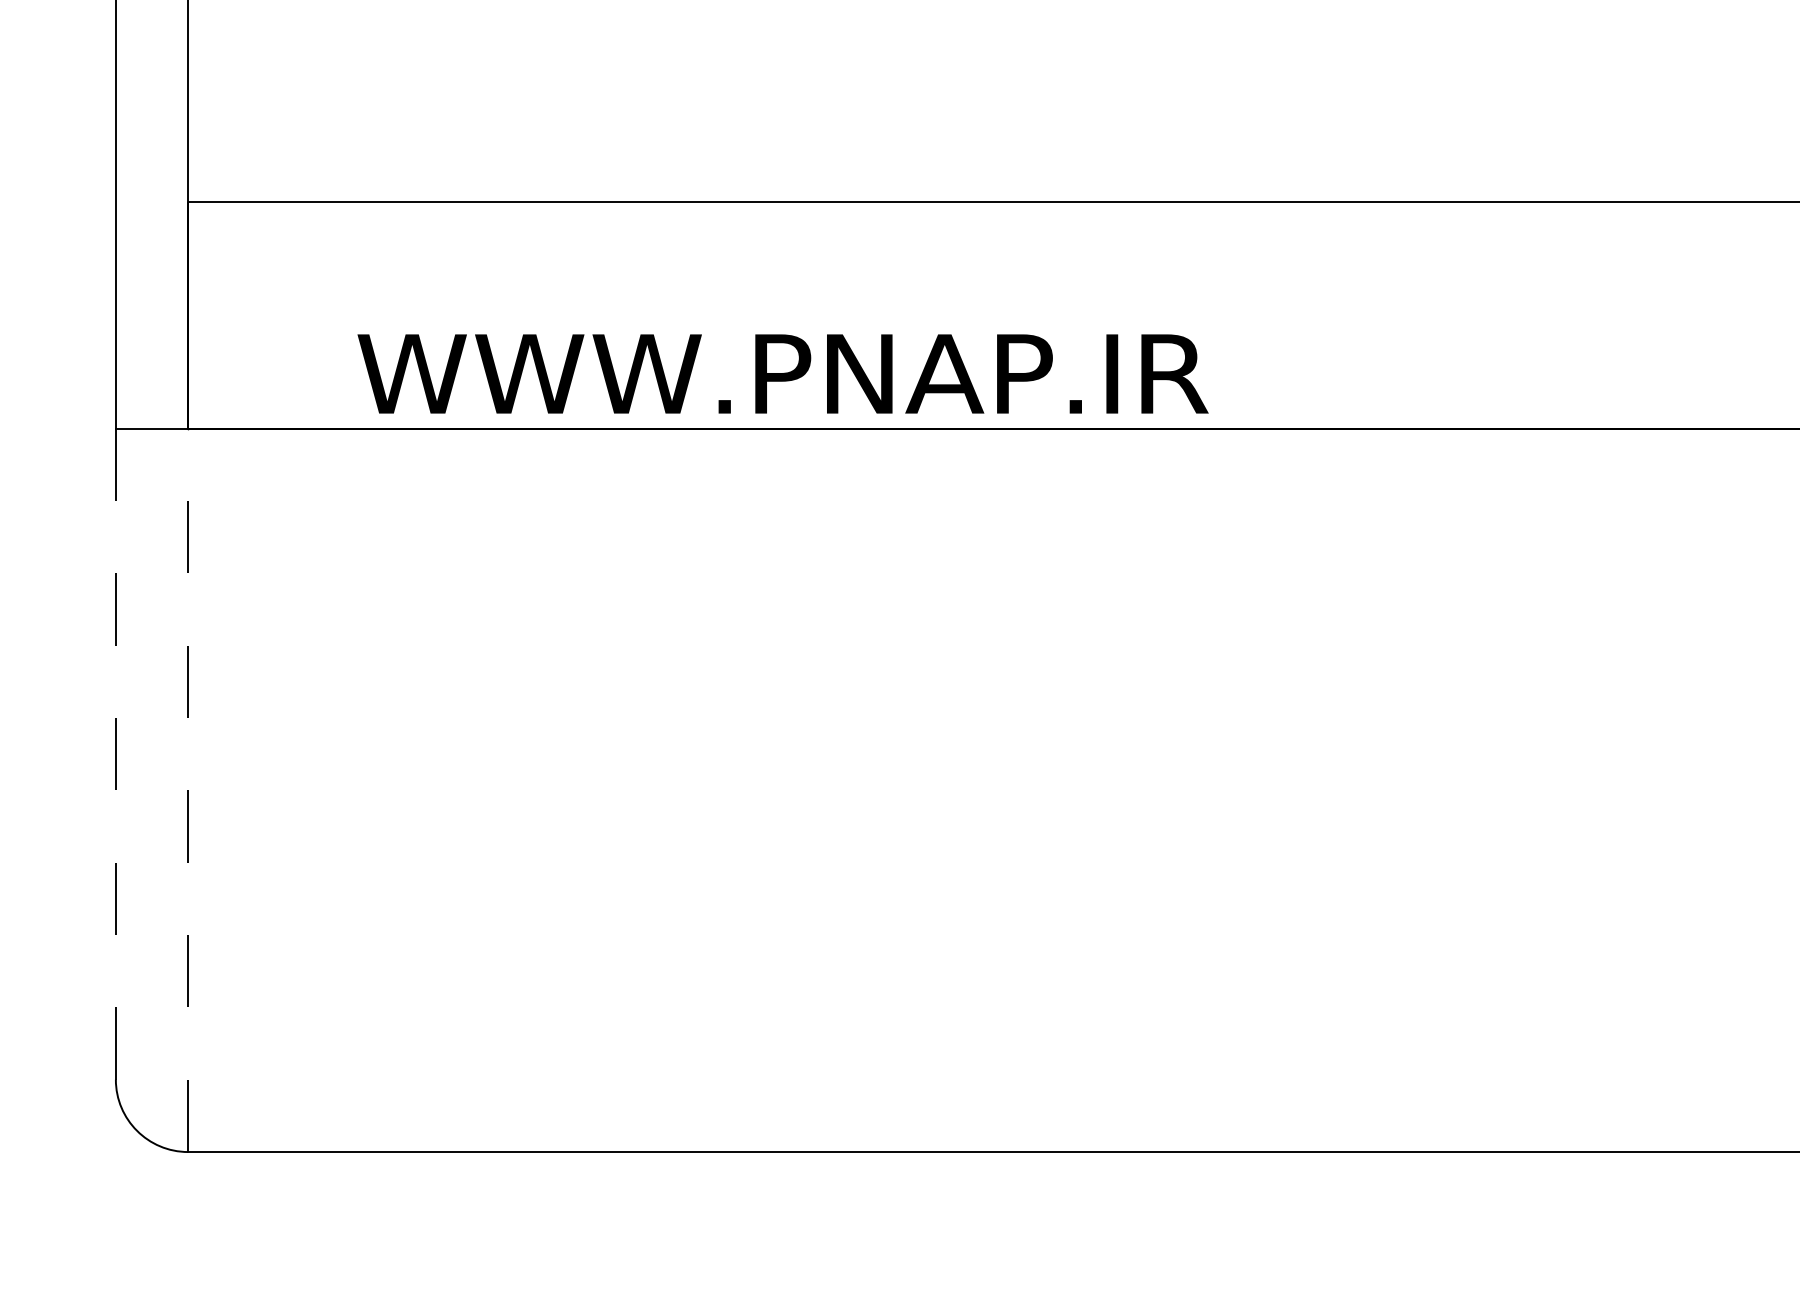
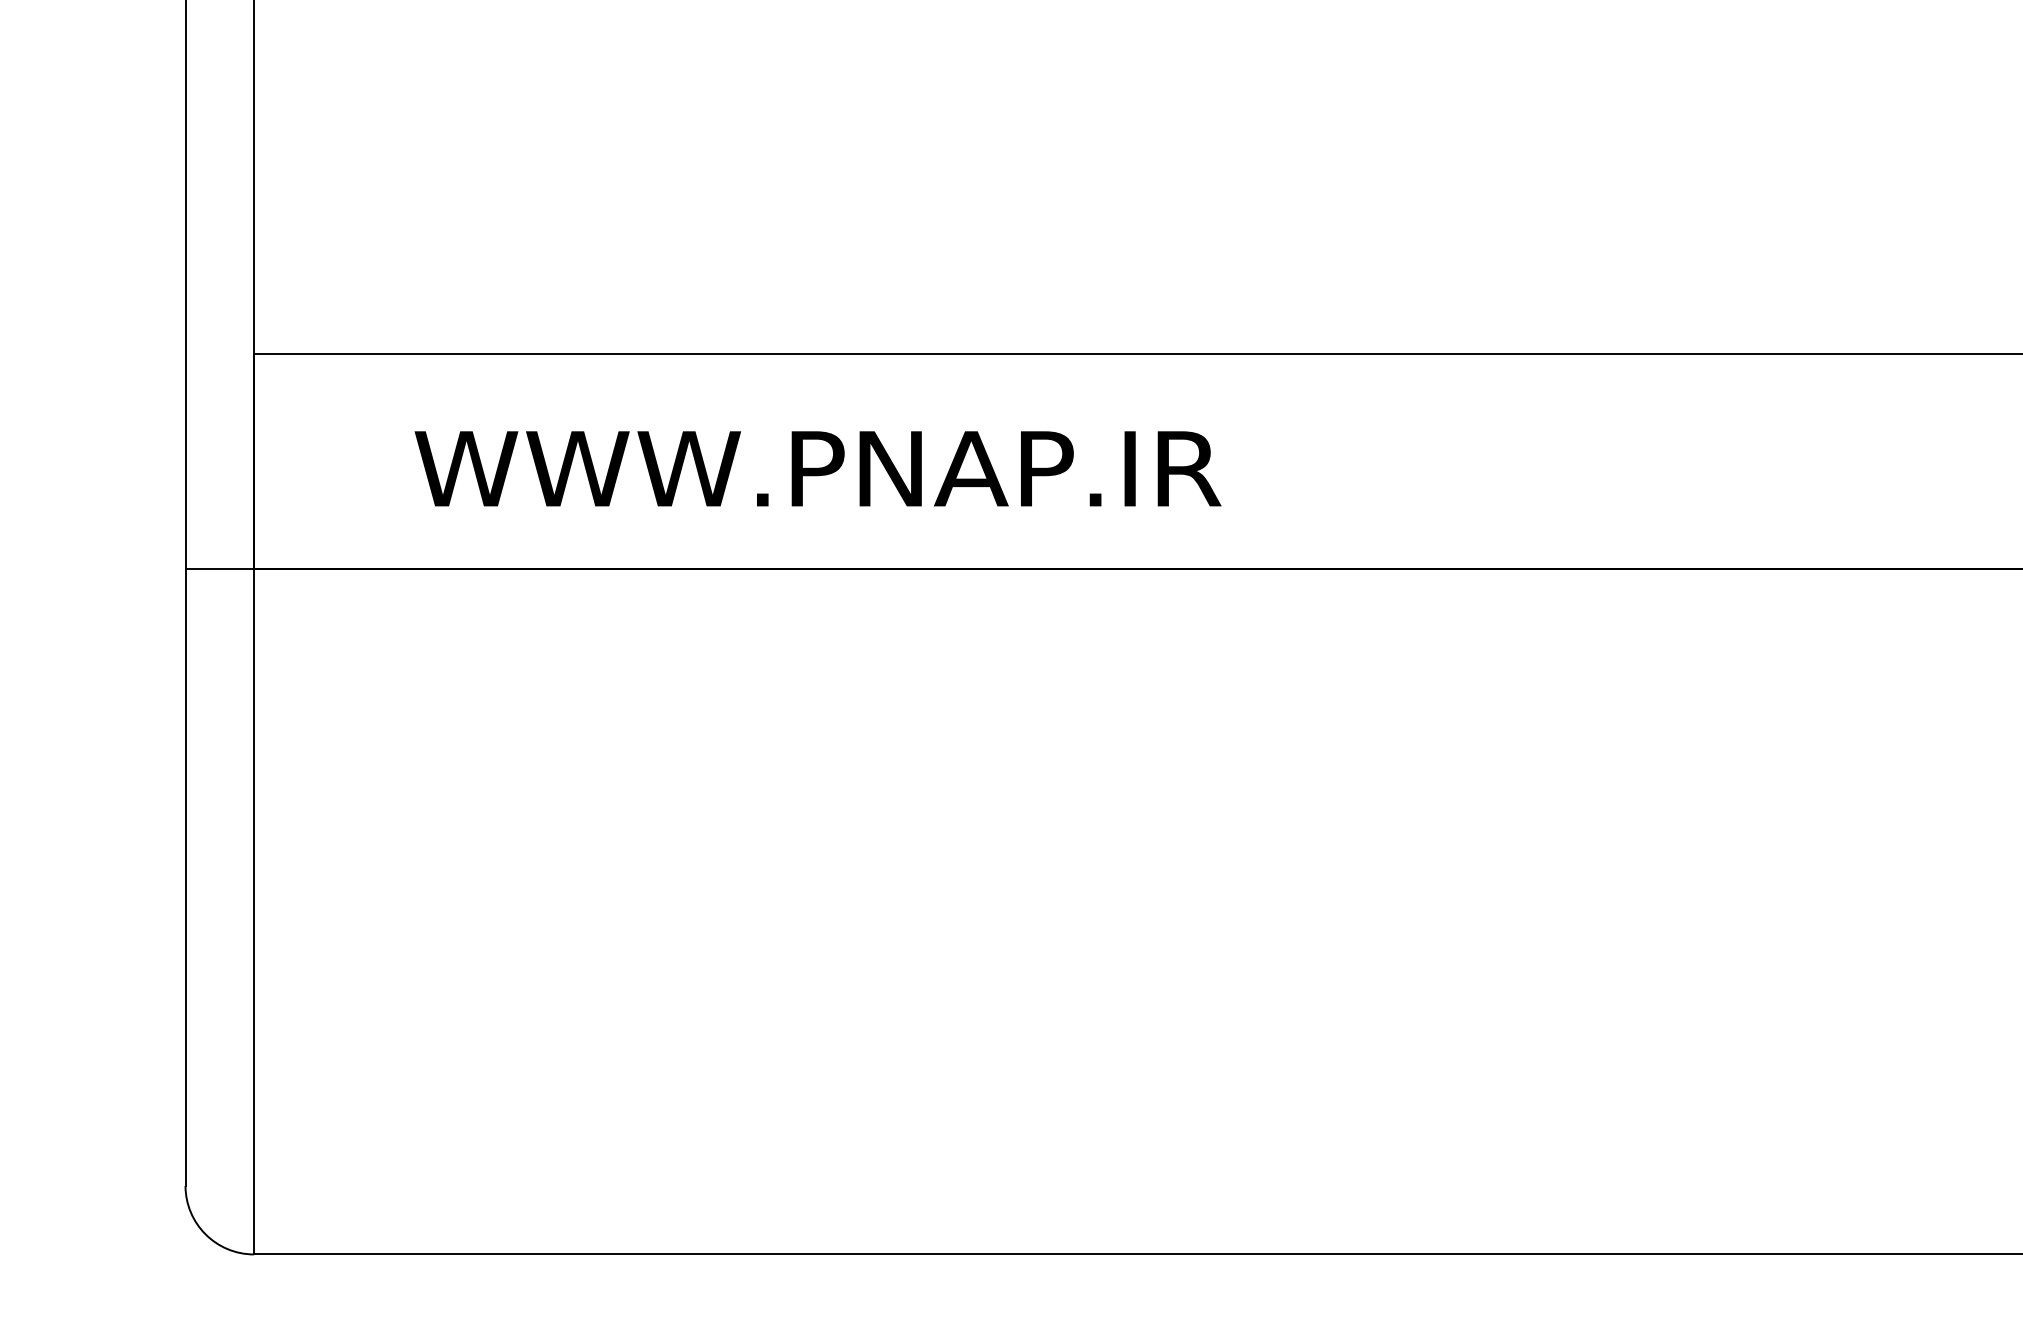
text: (782, 373) -> (817, 468), moved
line: (115, 754) -> (185, 877), dashed -> solid
line: (188, 790) -> (254, 911), dashed -> solid

